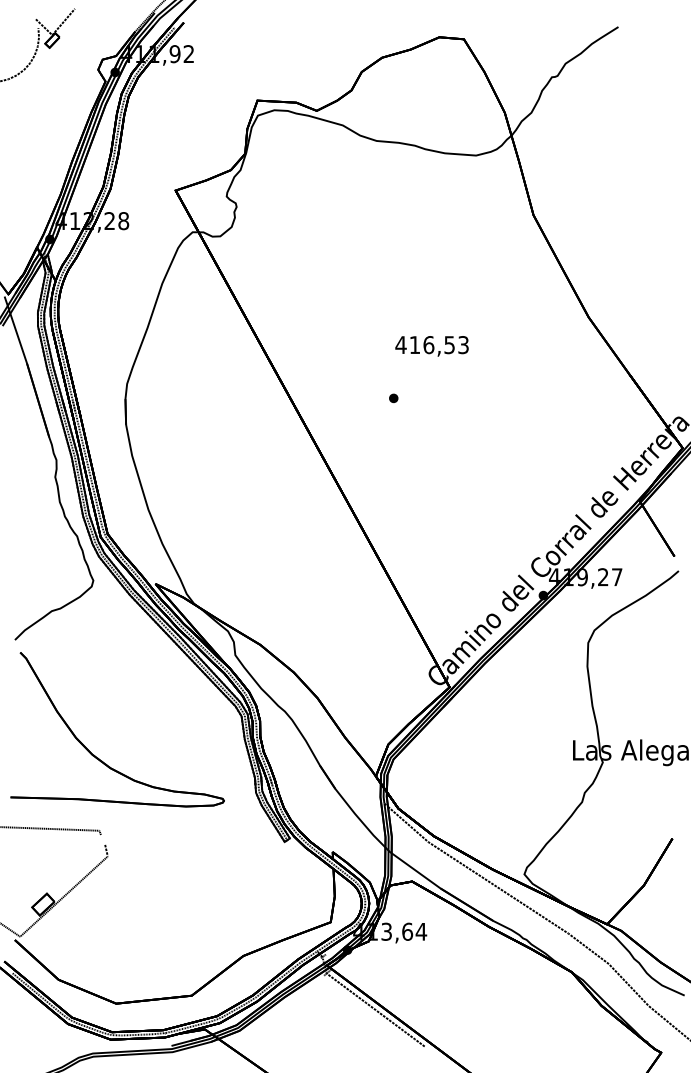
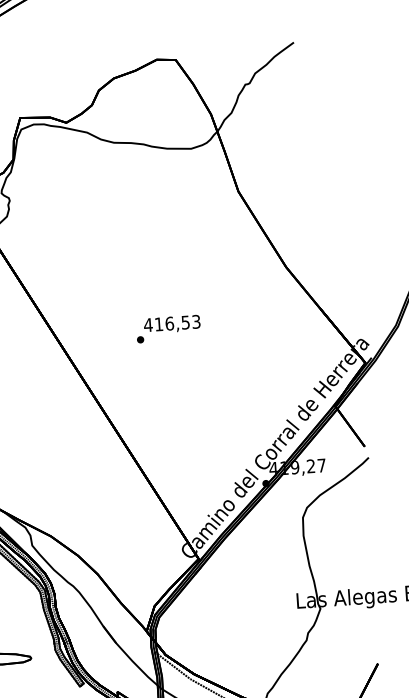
text: (431, 346) -> (171, 324), moved

